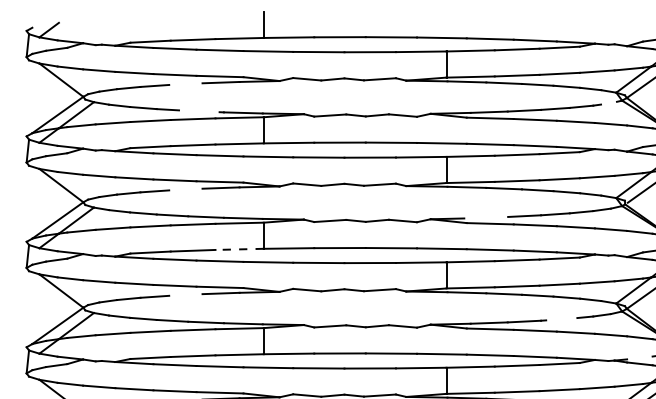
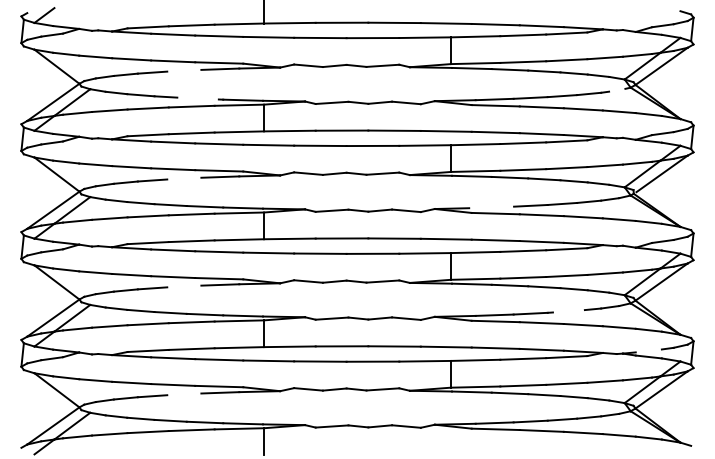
line: (239, 249) -> (239, 239), dashed -> solid

